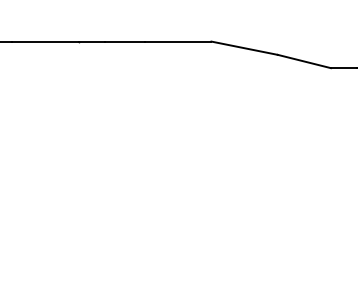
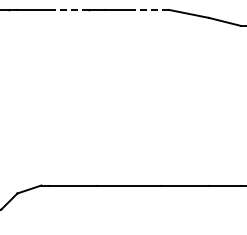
line: (45, 40) -> (69, 9), solid -> dashed
line: (178, 40) -> (149, 9), solid -> dashed

